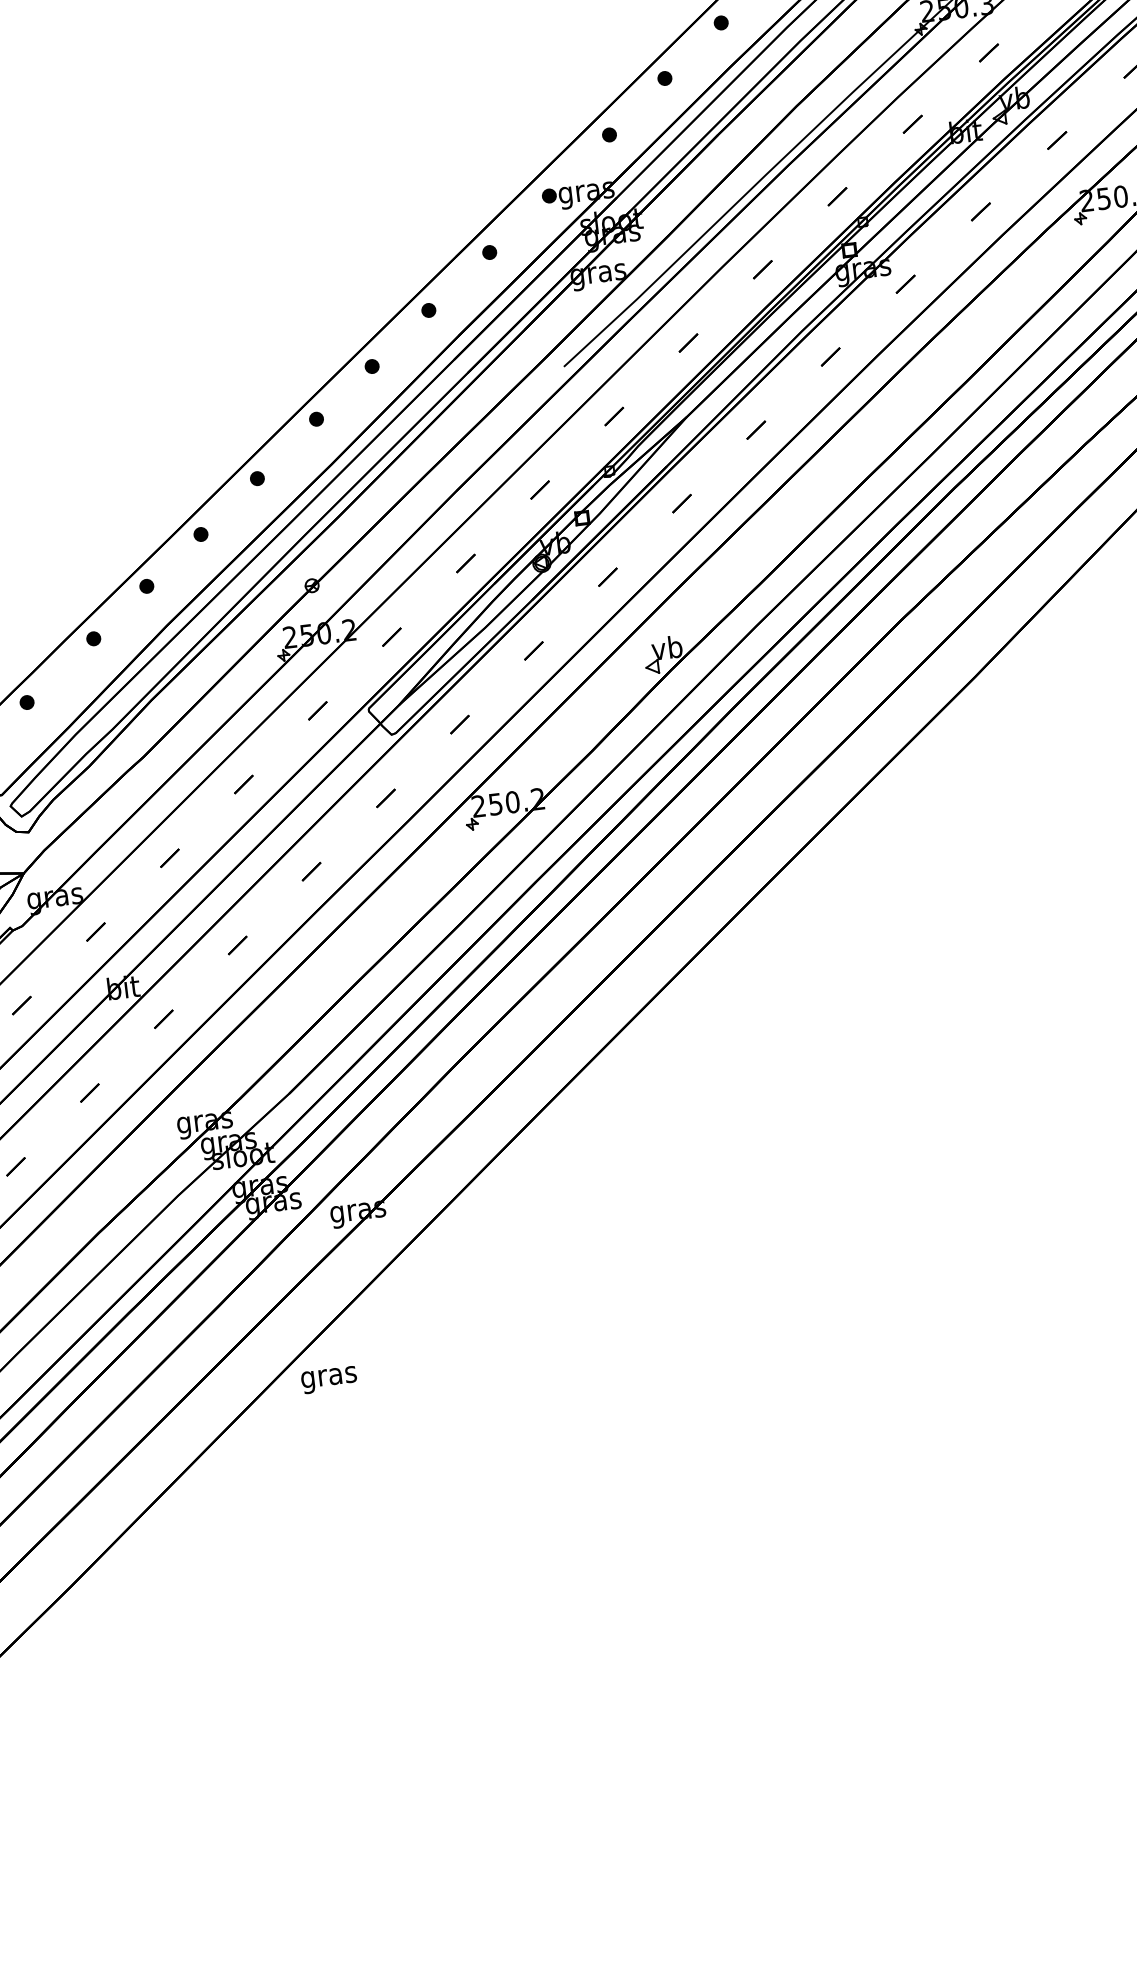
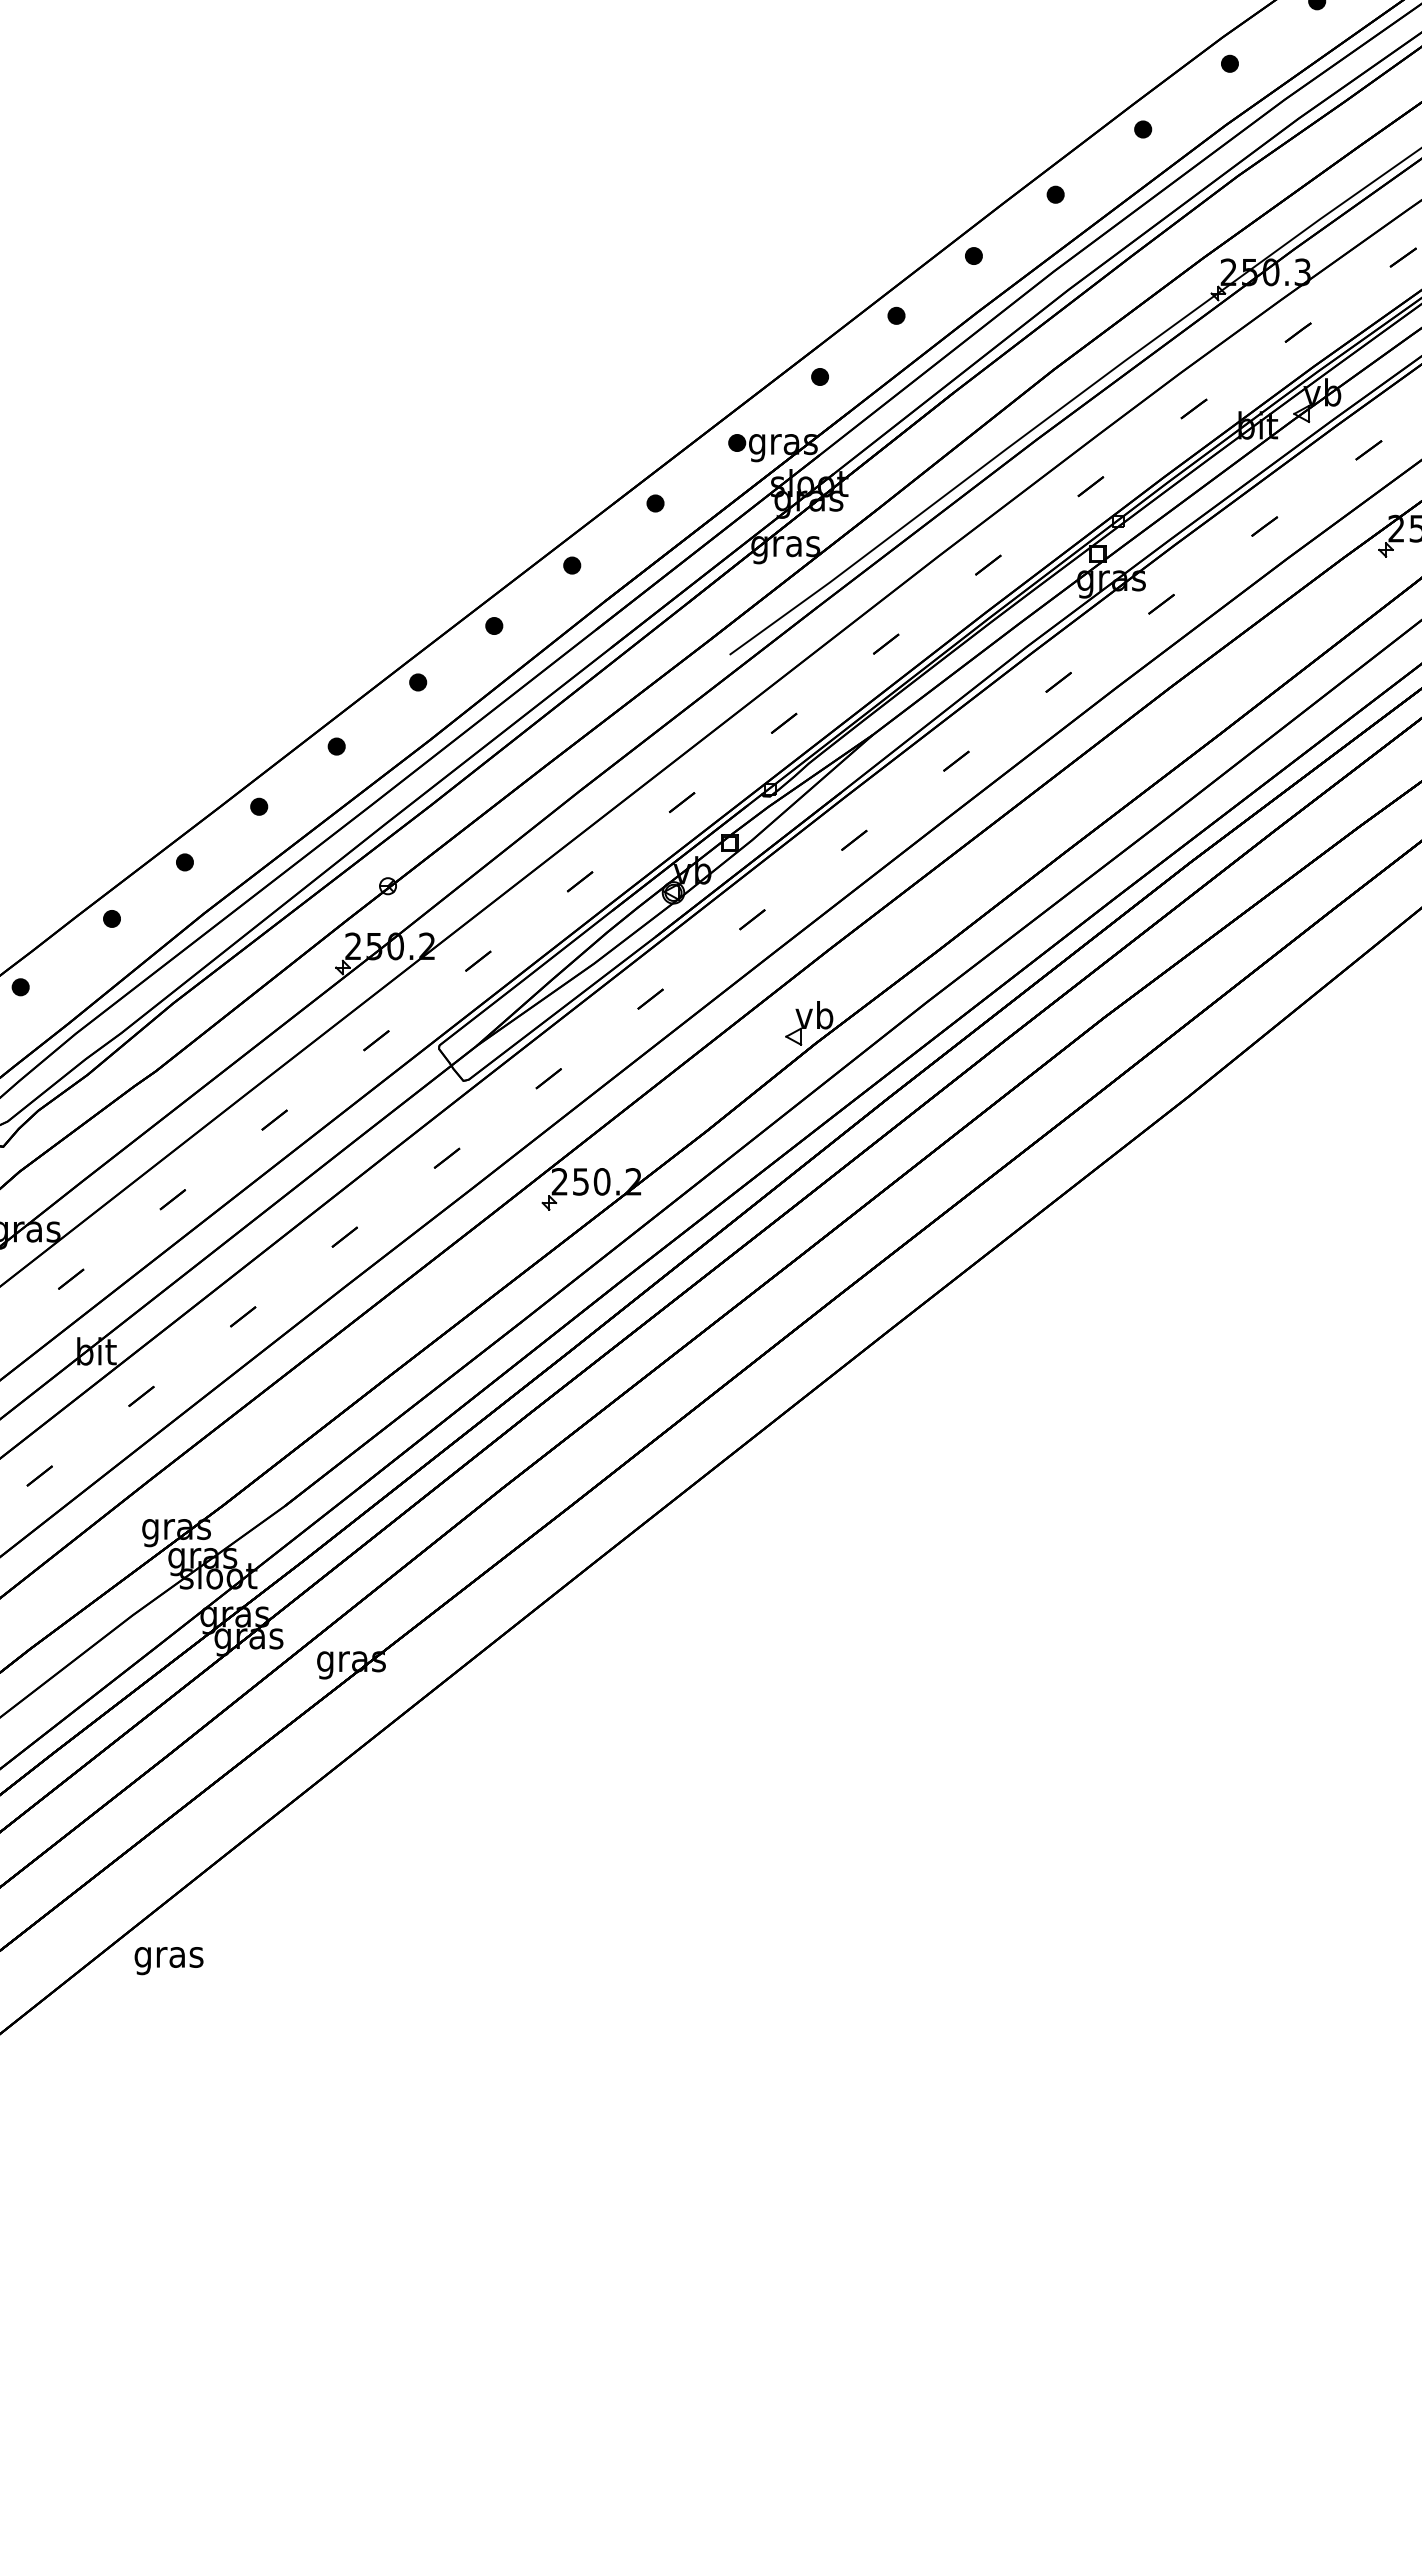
text: (328, 1380) -> (168, 1961), moved

